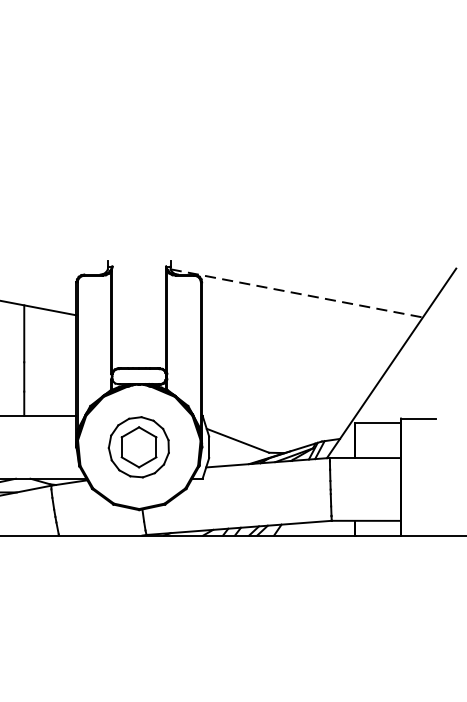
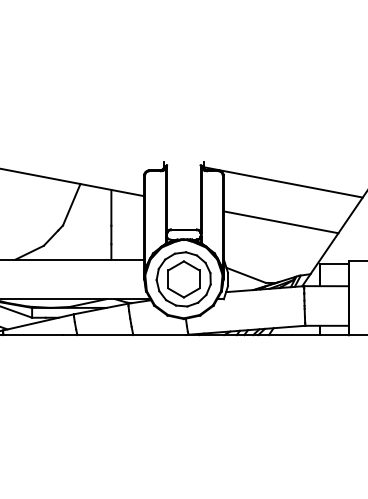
line: (297, 293) -> (283, 182), dashed -> solid
line: (292, 357) -> (280, 222), added
part: (138, 447) -> (183, 279), size x1.43

